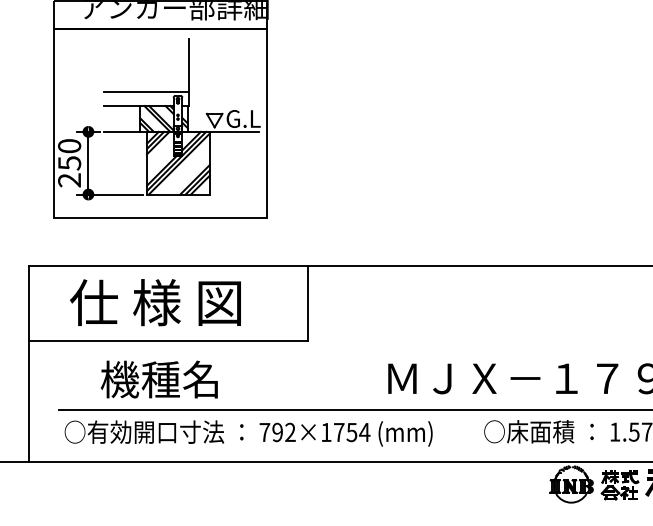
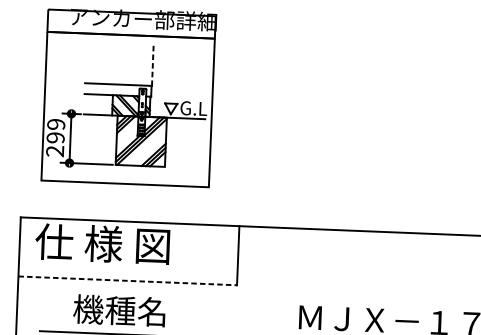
line: (189, 65) -> (153, 64), solid -> dashed
text: (69, 154) -> (55, 131), 250 -> 299
text: (155, 302) -> (102, 243), moved
line: (168, 341) -> (127, 281), solid -> dashed

